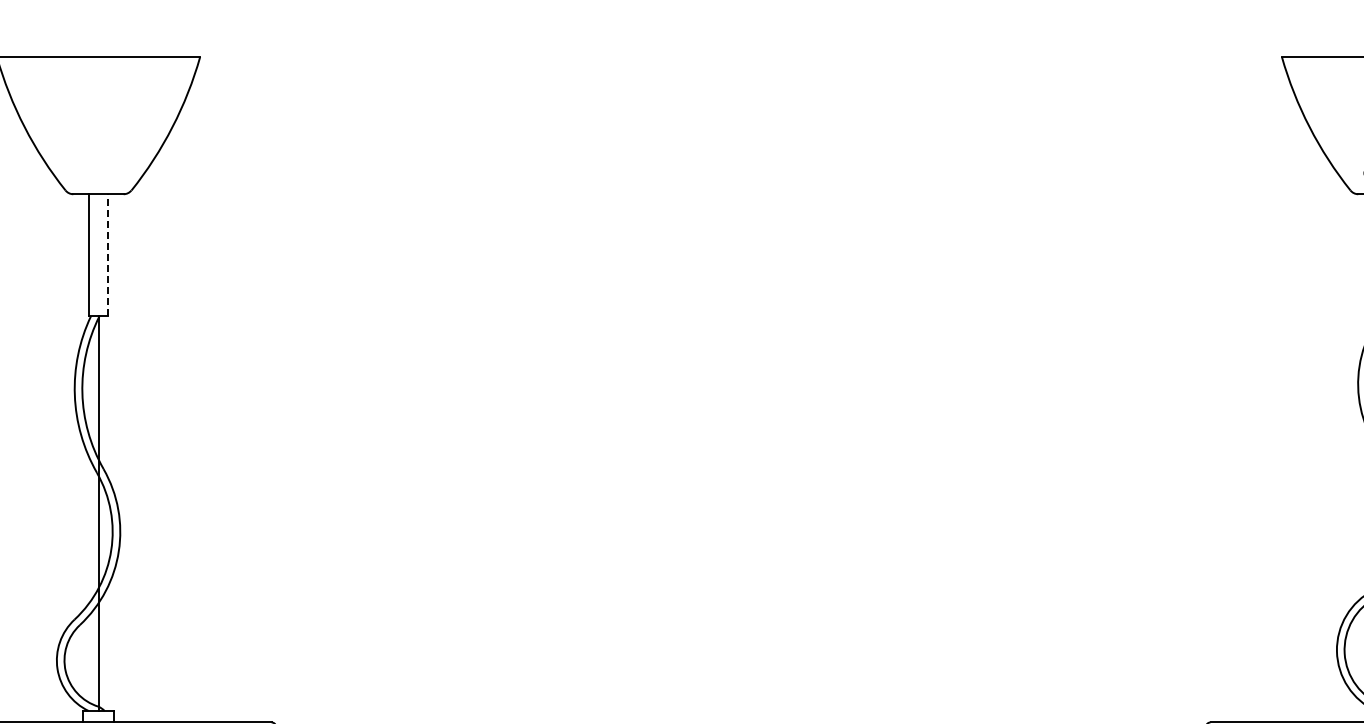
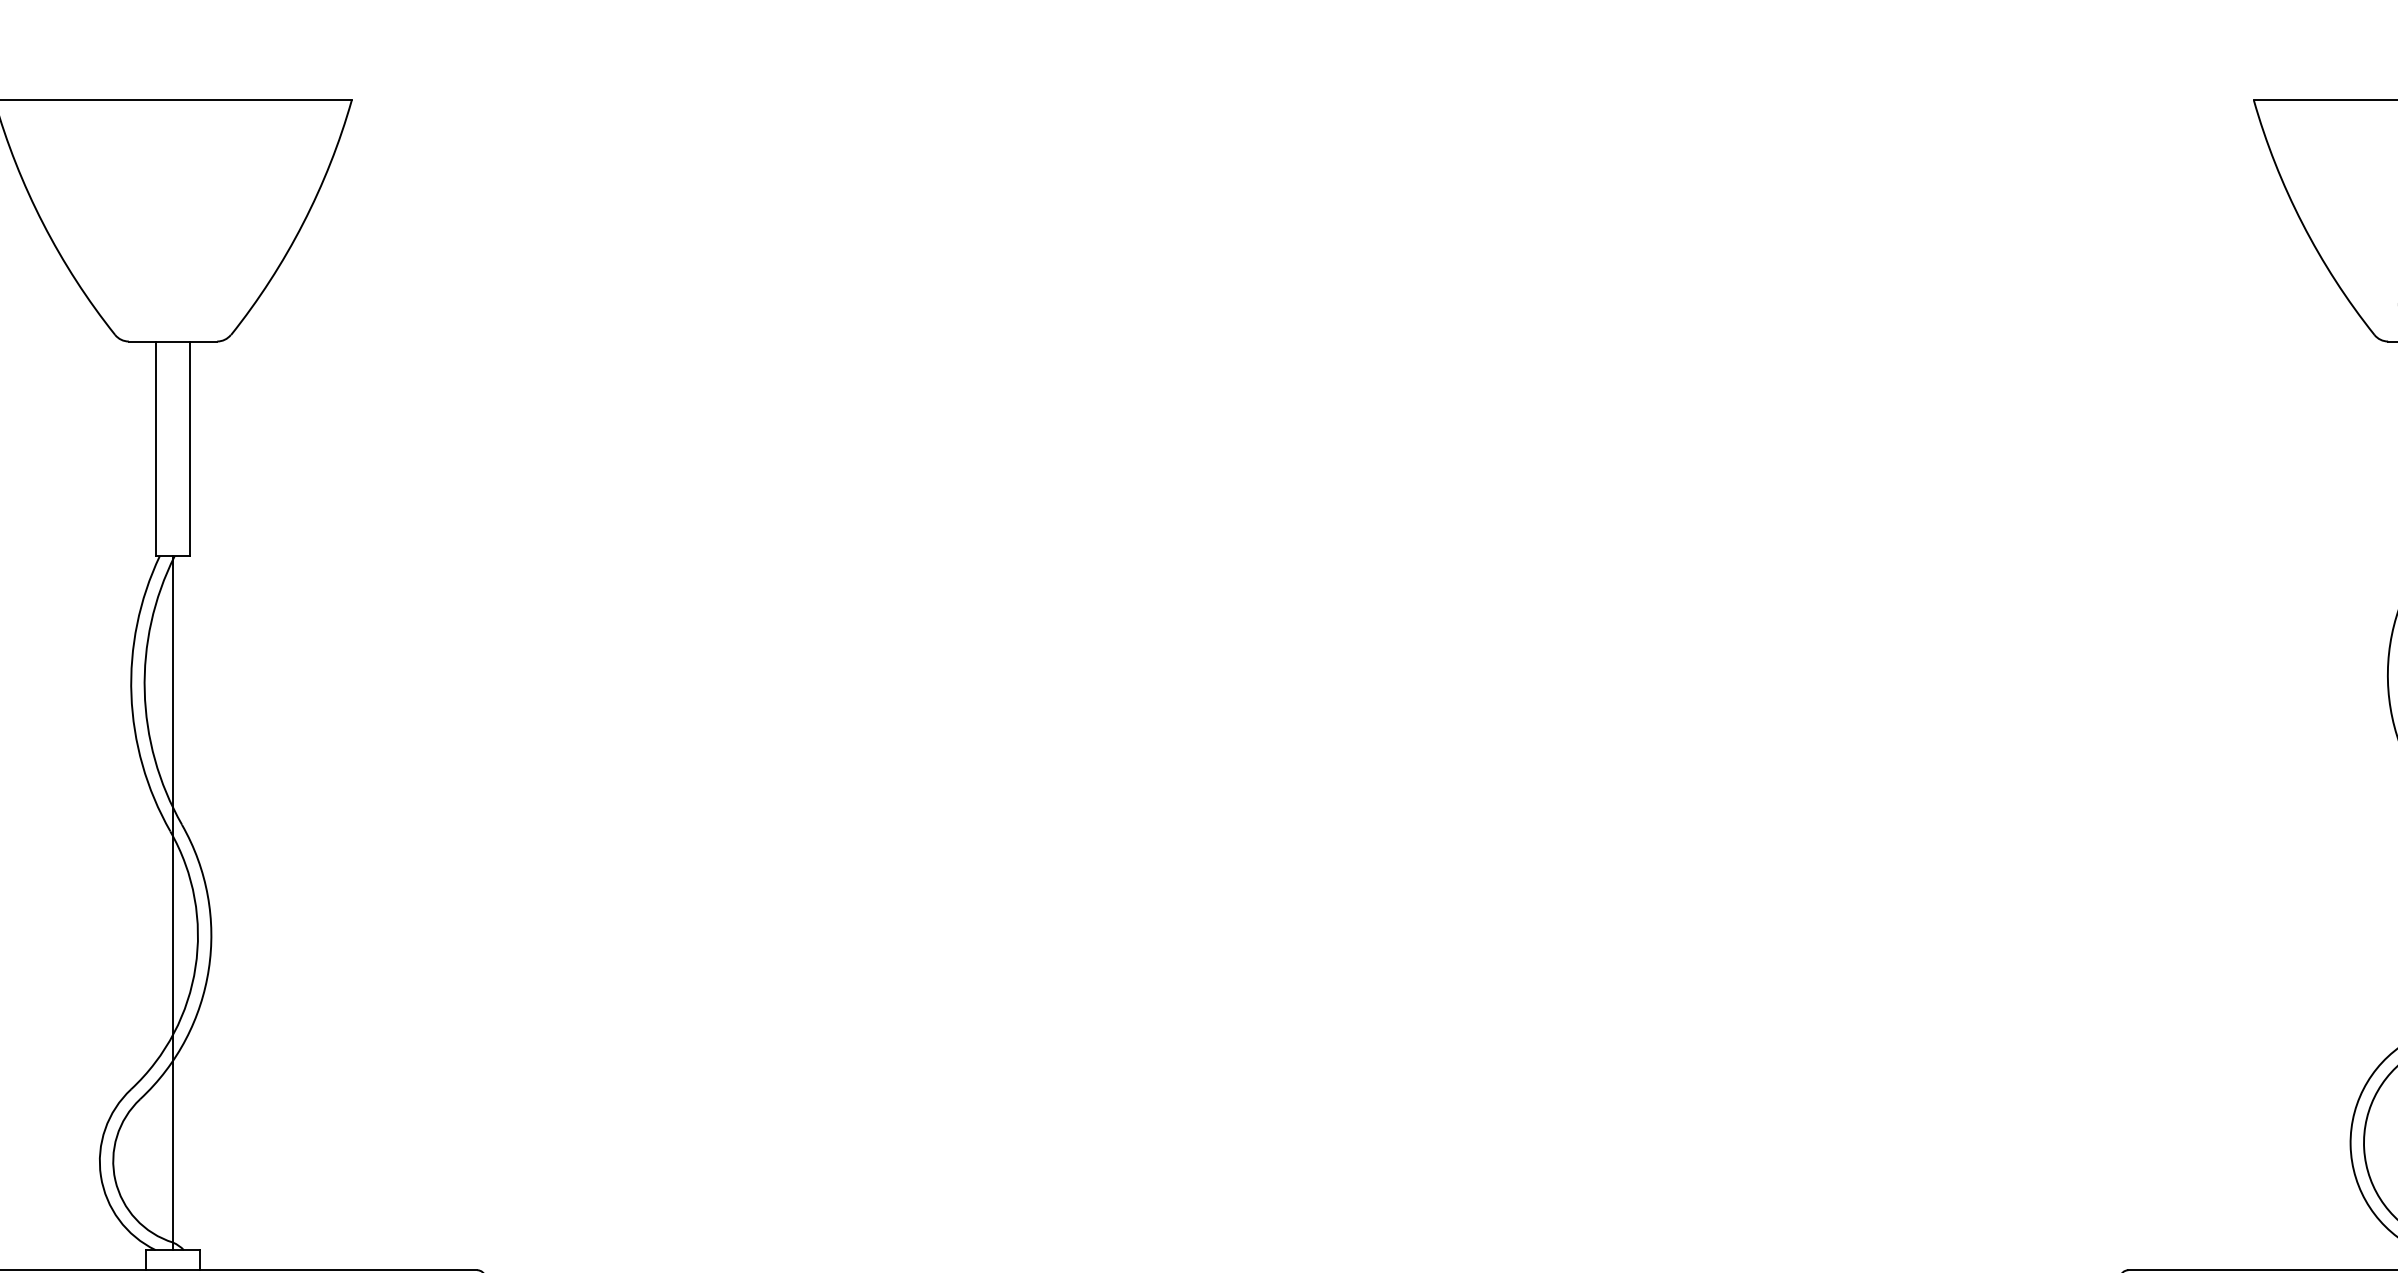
line: (108, 255) -> (190, 449), dashed -> solid

